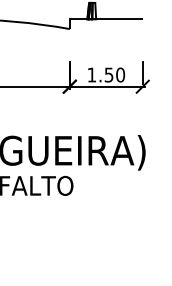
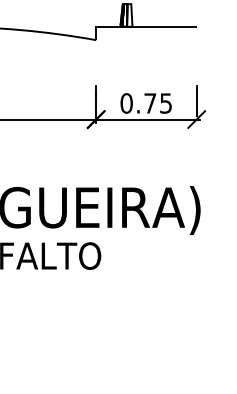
text: (106, 74) -> (146, 102), 1.50 -> 0.75

